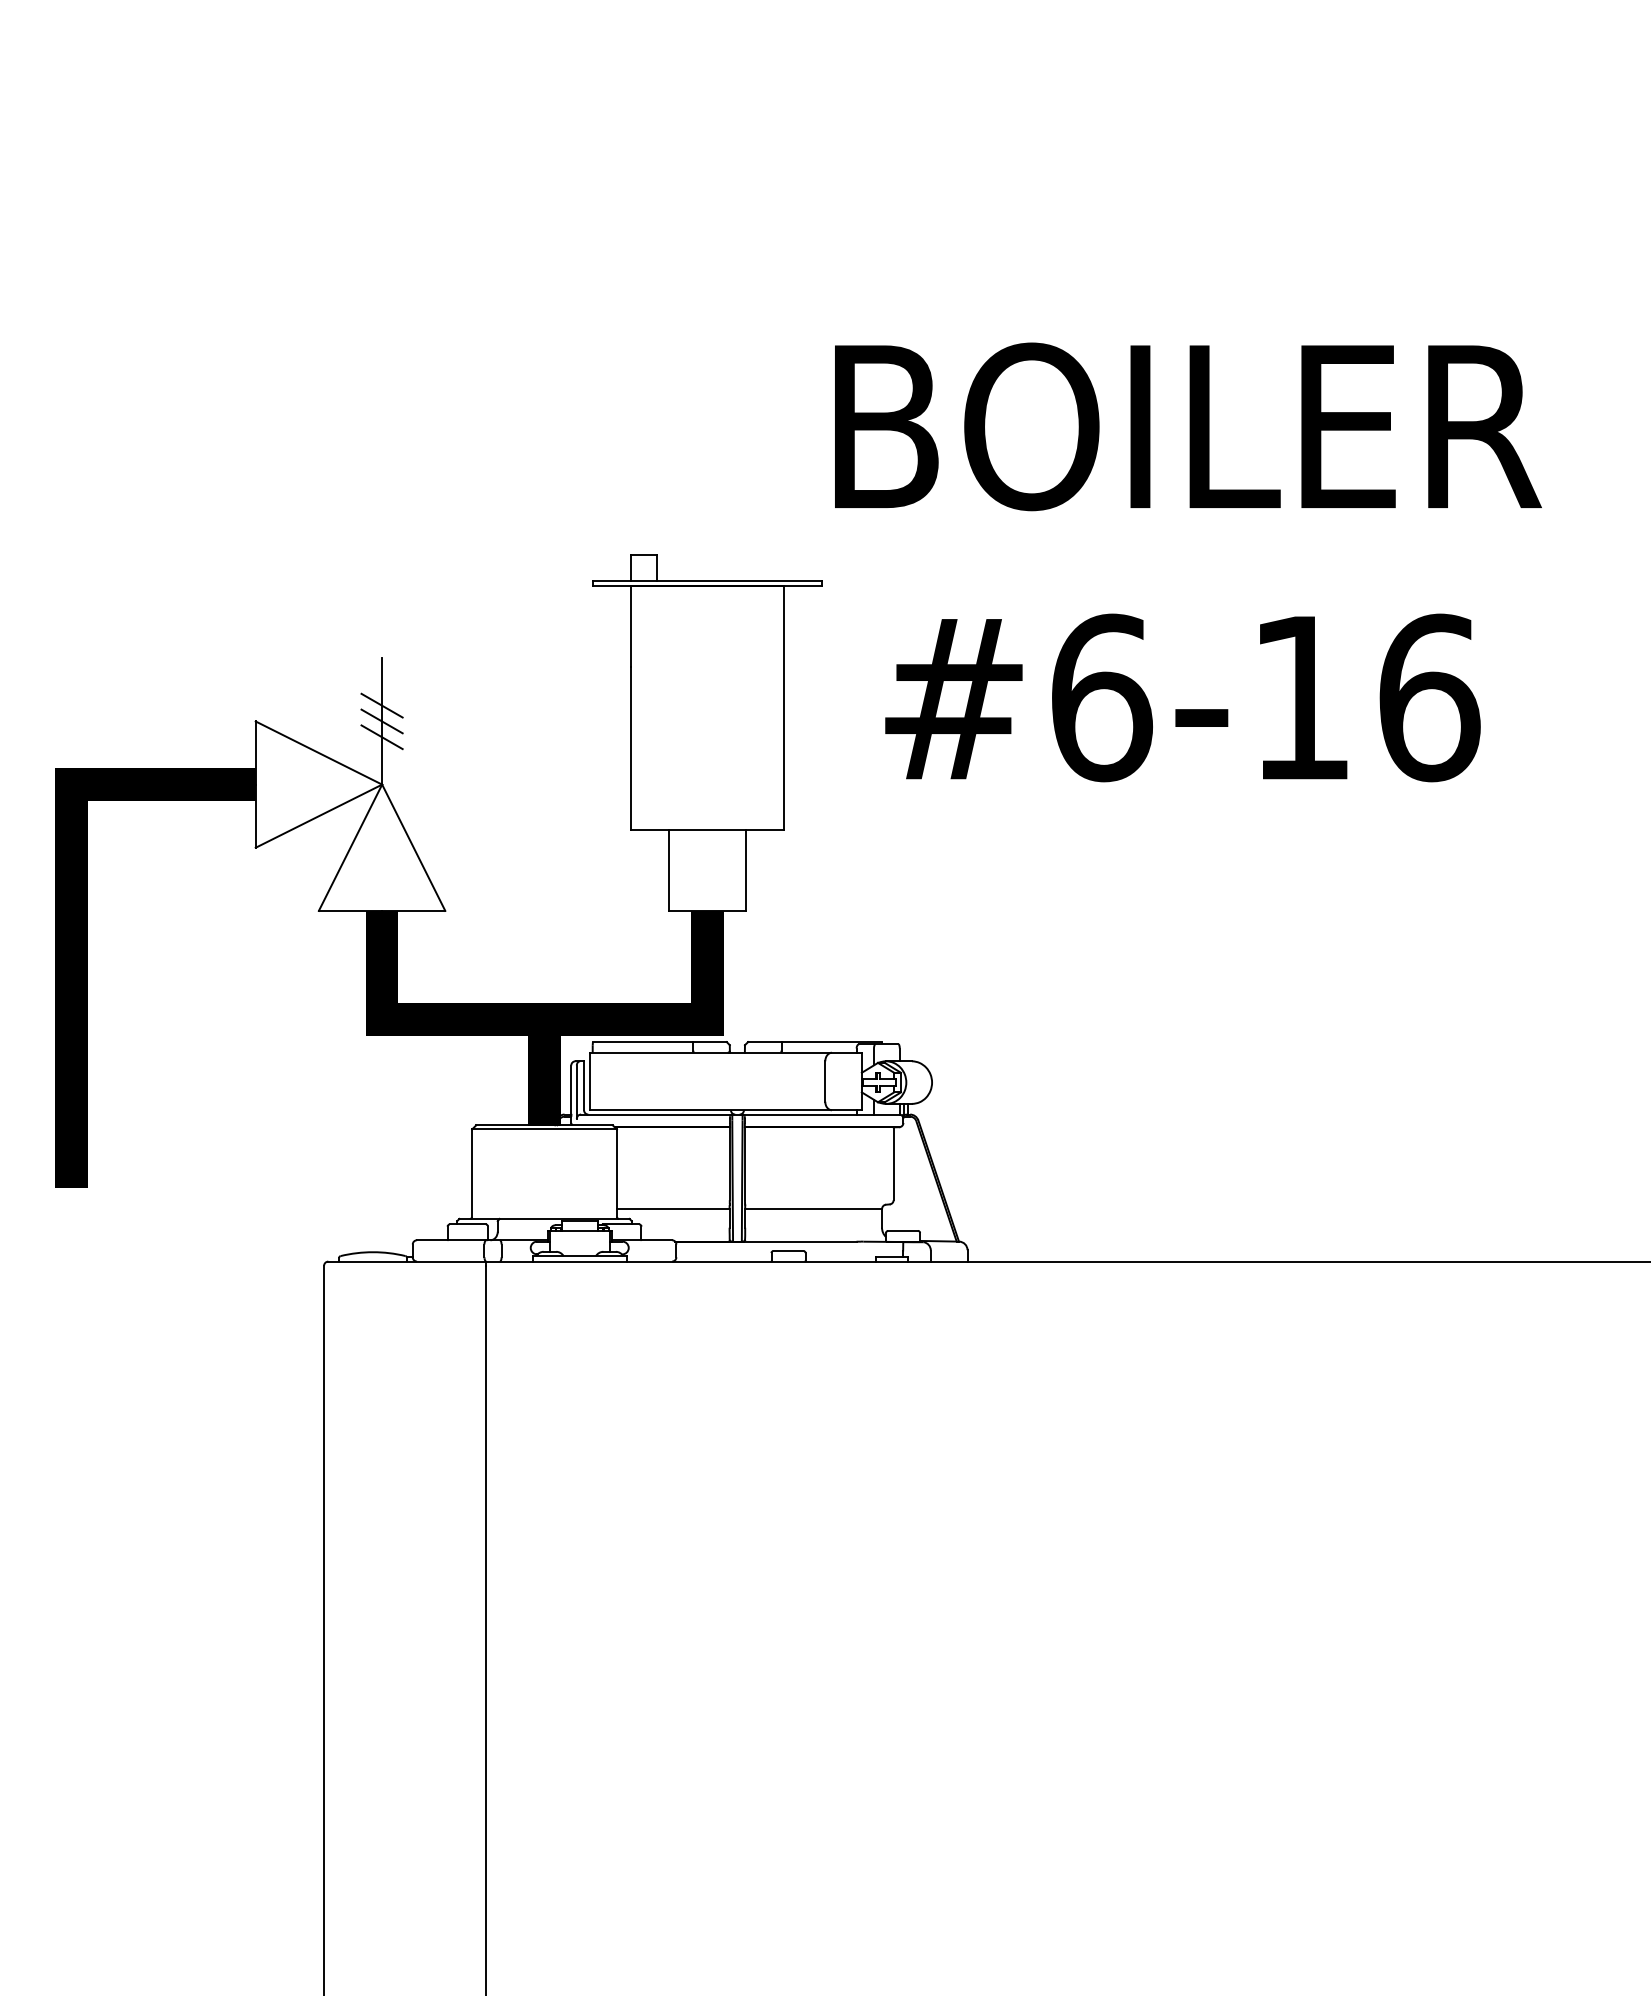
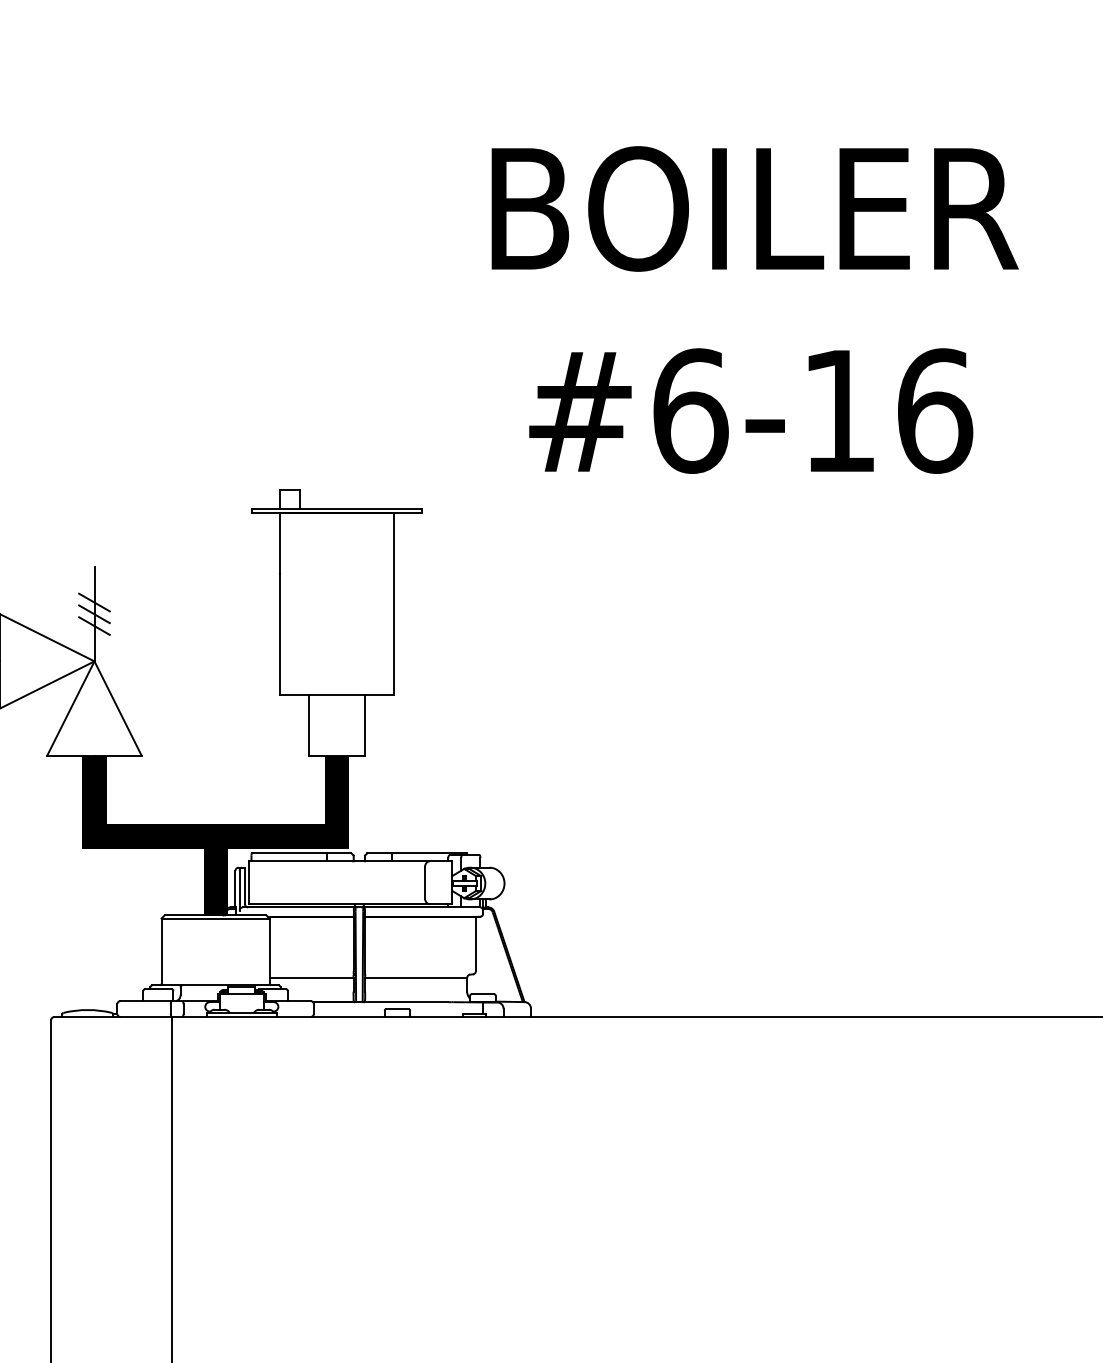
text: (1188, 562) -> (755, 310), moved

